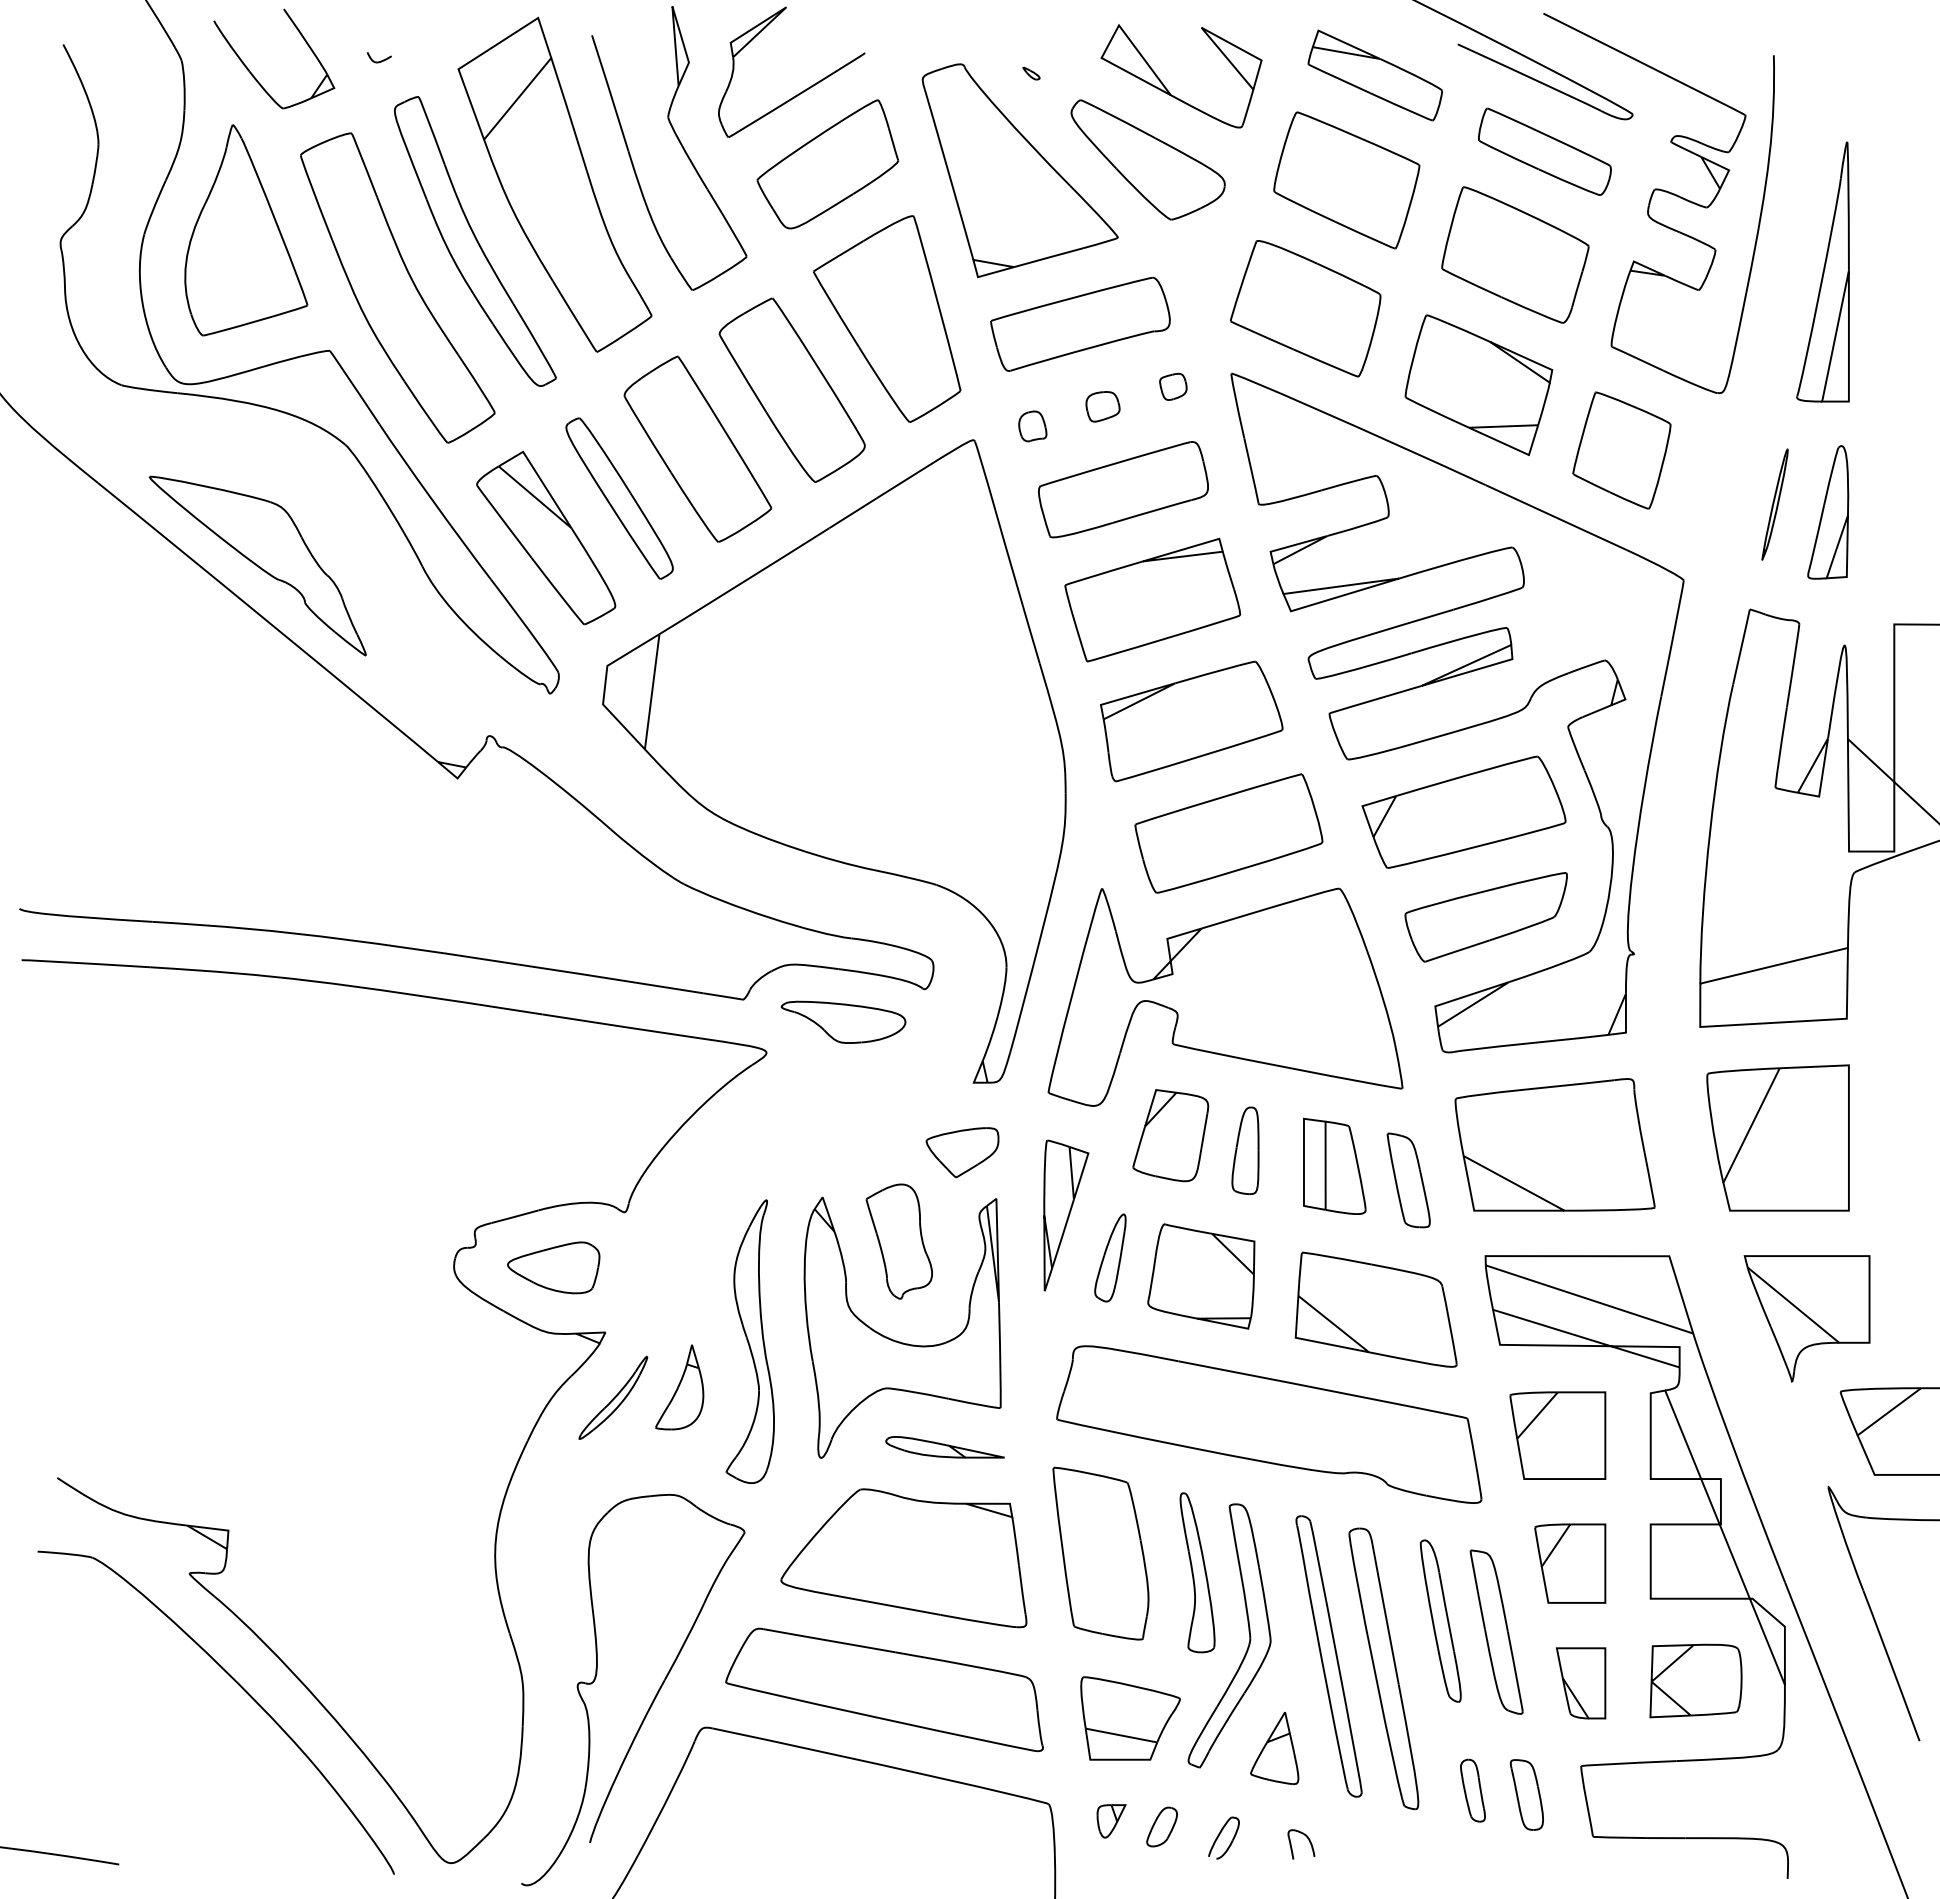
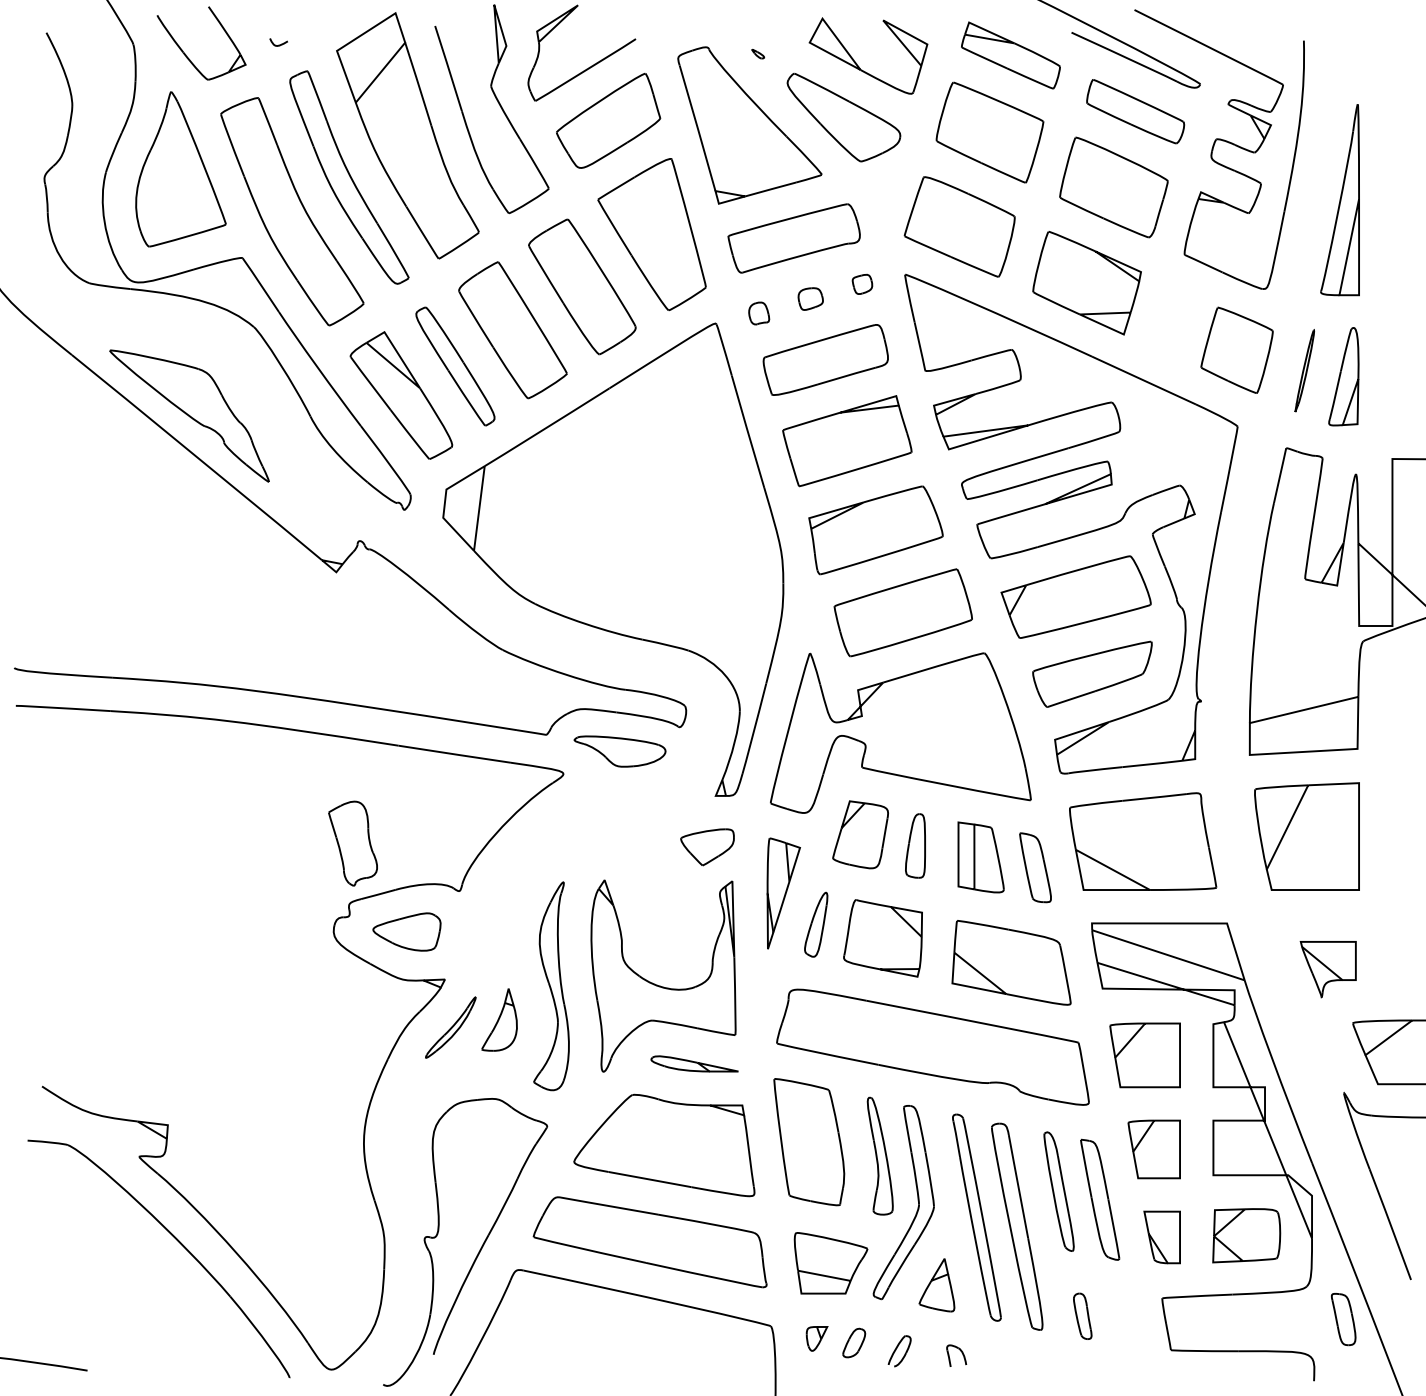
part: (1621, 450) -> (1236, 350), moved
part: (898, 1241) -> (352, 843), moved
part: (1806, 1318) -> (1327, 969), size x0.6
part: (1526, 1794) -> (1343, 1319), moved

